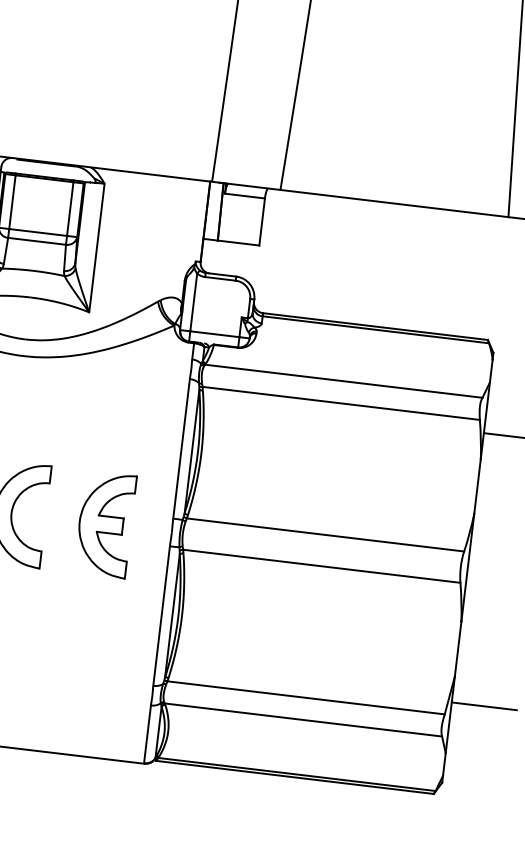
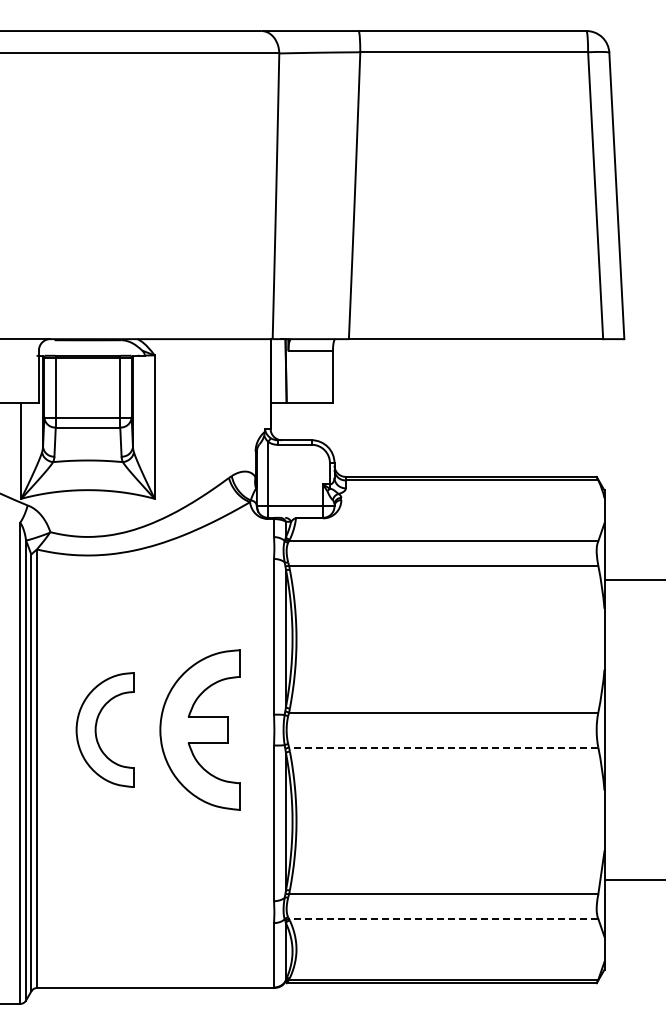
part: (104, 523) -> (199, 729), size x1.4
line: (321, 566) -> (443, 747), solid -> dashed
line: (303, 719) -> (443, 918), solid -> dashed

